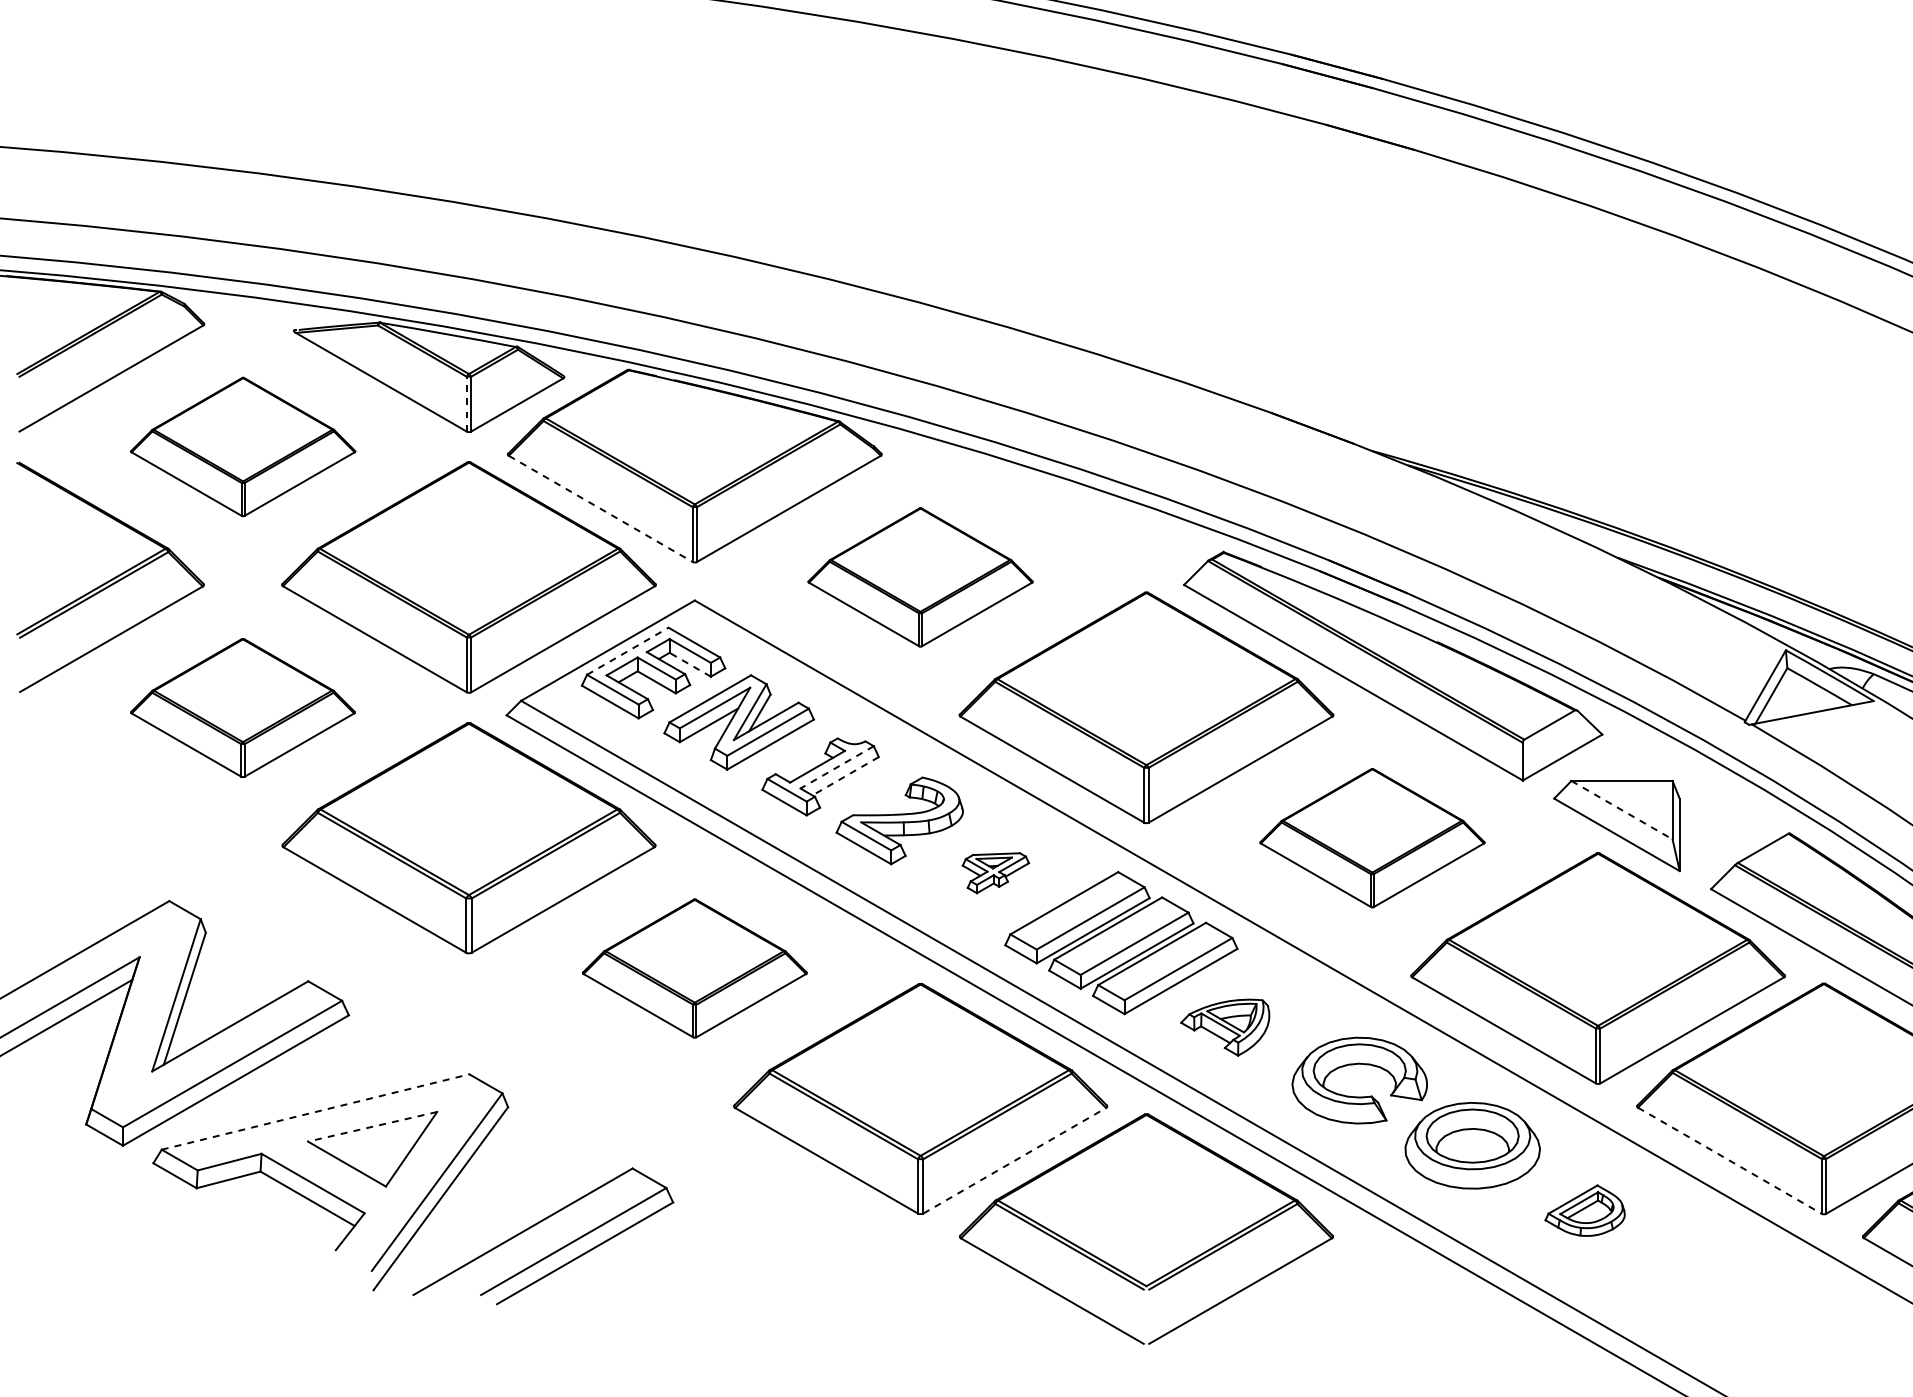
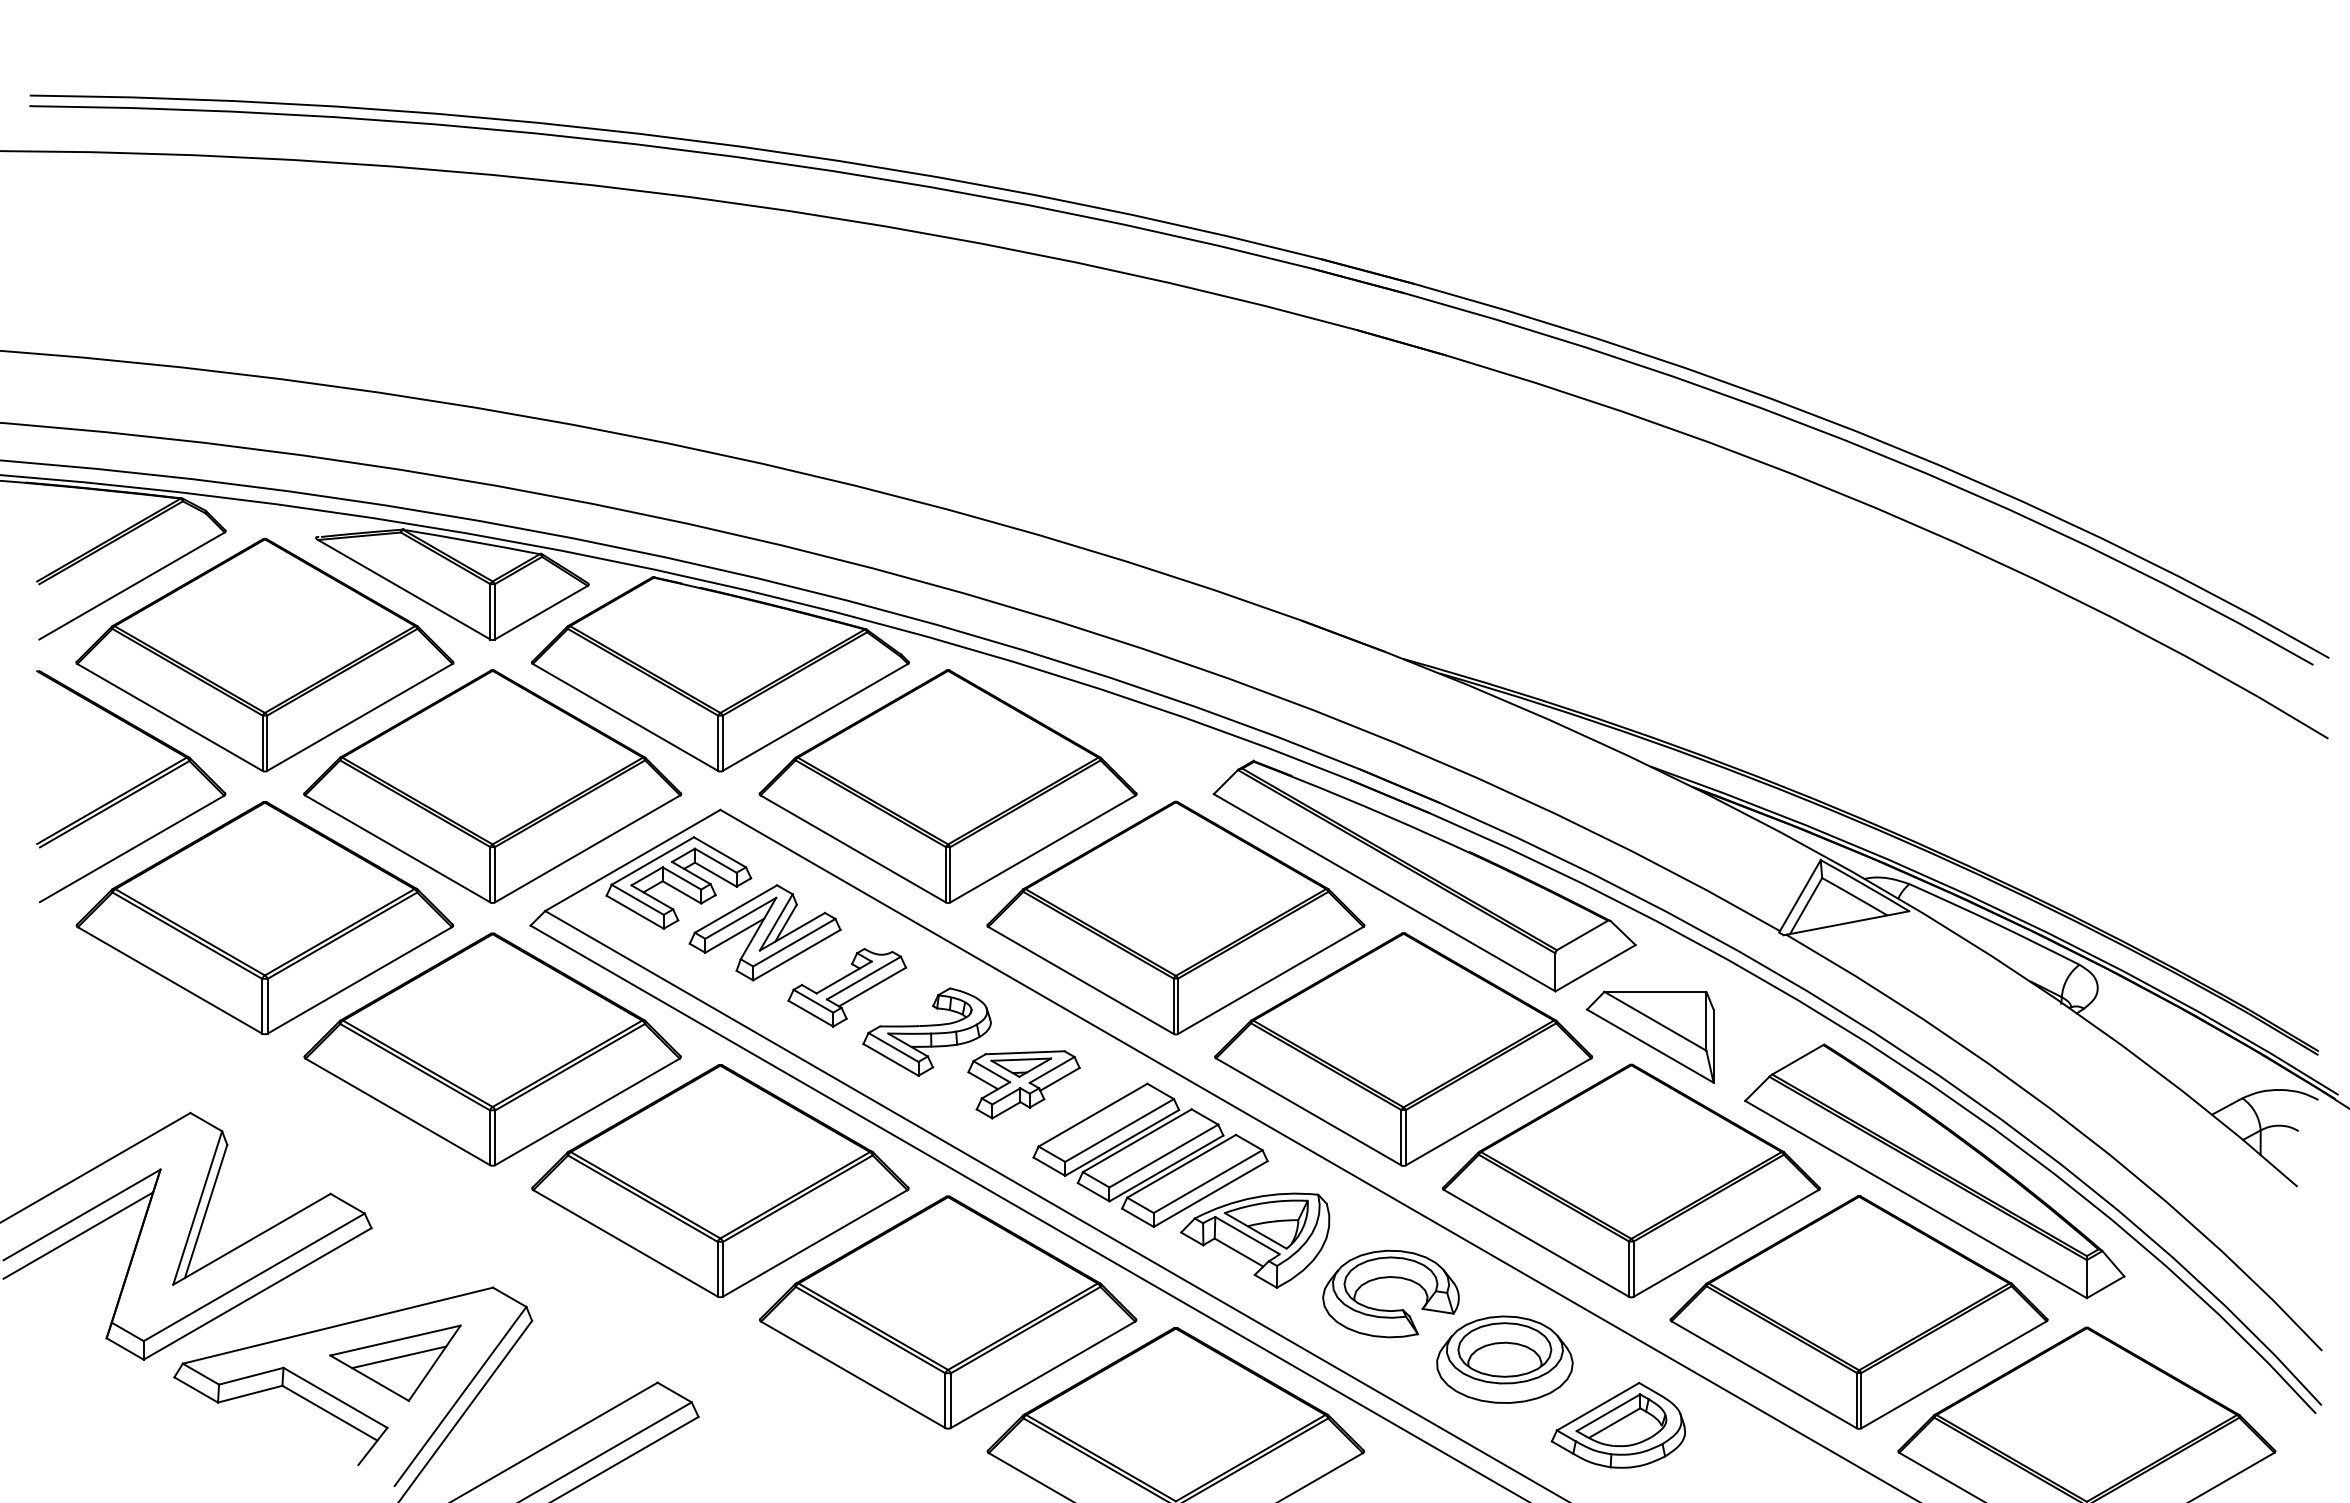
line: (466, 403) -> (490, 611), dashed -> solid
part: (242, 446) -> (264, 654), size x1.67
line: (600, 508) -> (625, 717), dashed -> solid
part: (919, 577) -> (947, 786), size x1.67
line: (628, 650) -> (653, 860), dashed -> solid
line: (689, 664) -> (715, 874), dashed -> solid
part: (242, 708) -> (264, 918), size x1.67
line: (836, 767) -> (863, 978), dashed -> solid
line: (845, 776) -> (872, 987), dashed -> solid
line: (1622, 810) -> (1655, 1021), dashed -> solid
part: (1372, 838) -> (1403, 1049), size x1.67
part: (995, 872) -> (1023, 1084), size x1.67
part: (694, 968) -> (720, 1180), size x1.67
part: (1225, 1027) -> (1255, 1240), size x1.67
line: (315, 1111) -> (337, 1325), dashed -> solid
line: (372, 1126) -> (395, 1340), dashed -> solid
line: (376, 1143) -> (399, 1357), added
line: (1015, 1160) -> (1043, 1374), dashed -> solid
line: (1730, 1161) -> (1764, 1375), dashed -> solid
part: (1584, 1209) -> (1617, 1424), size x1.67

